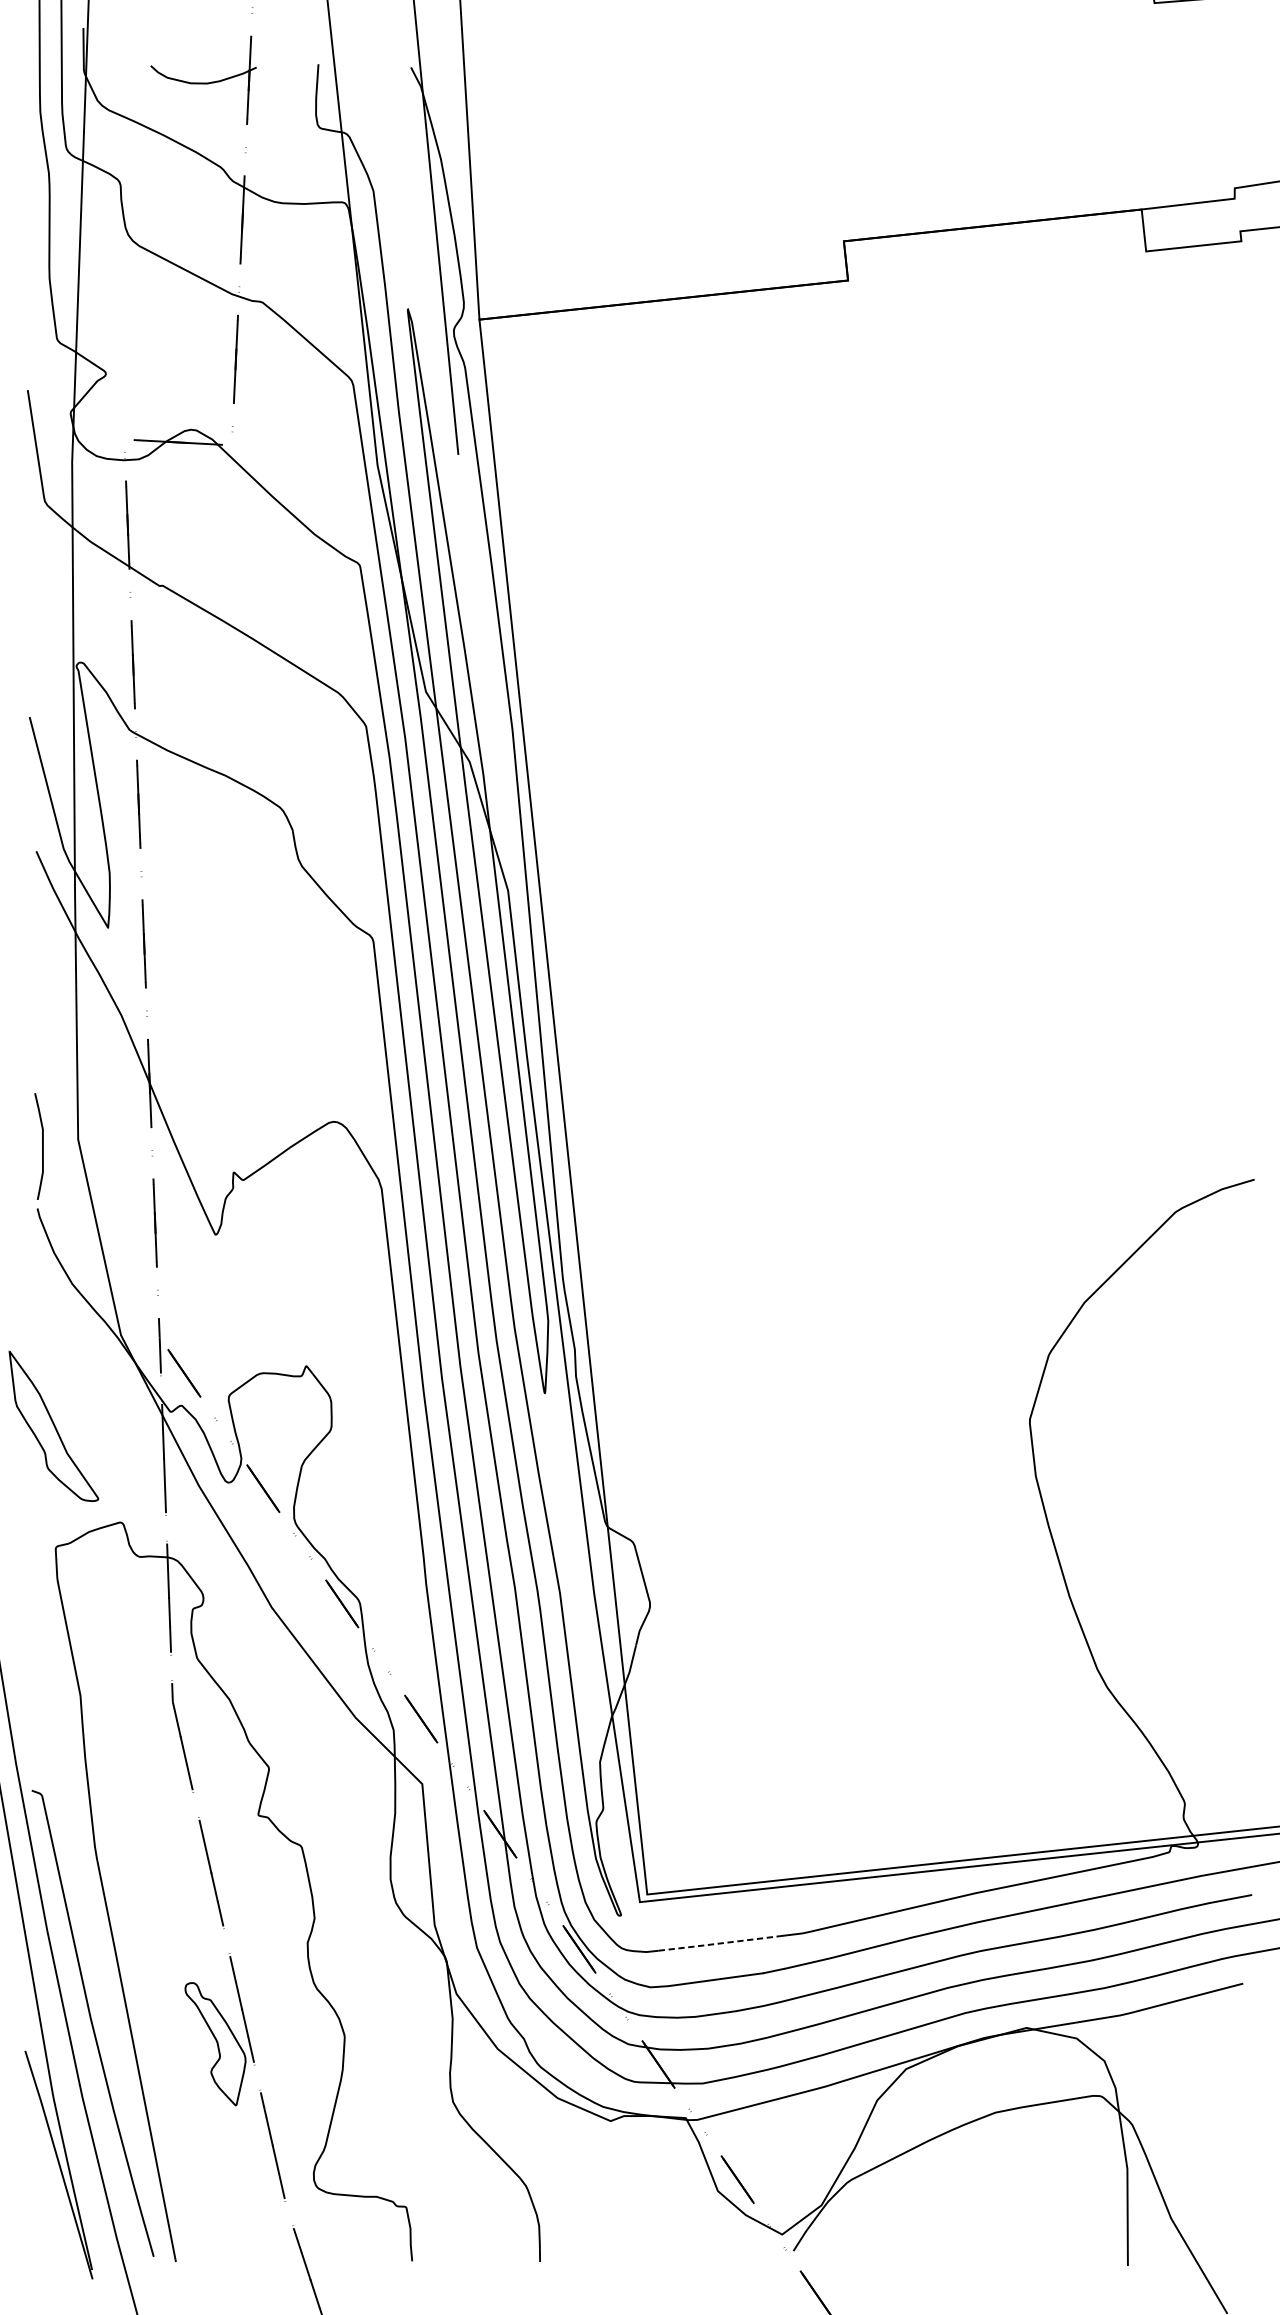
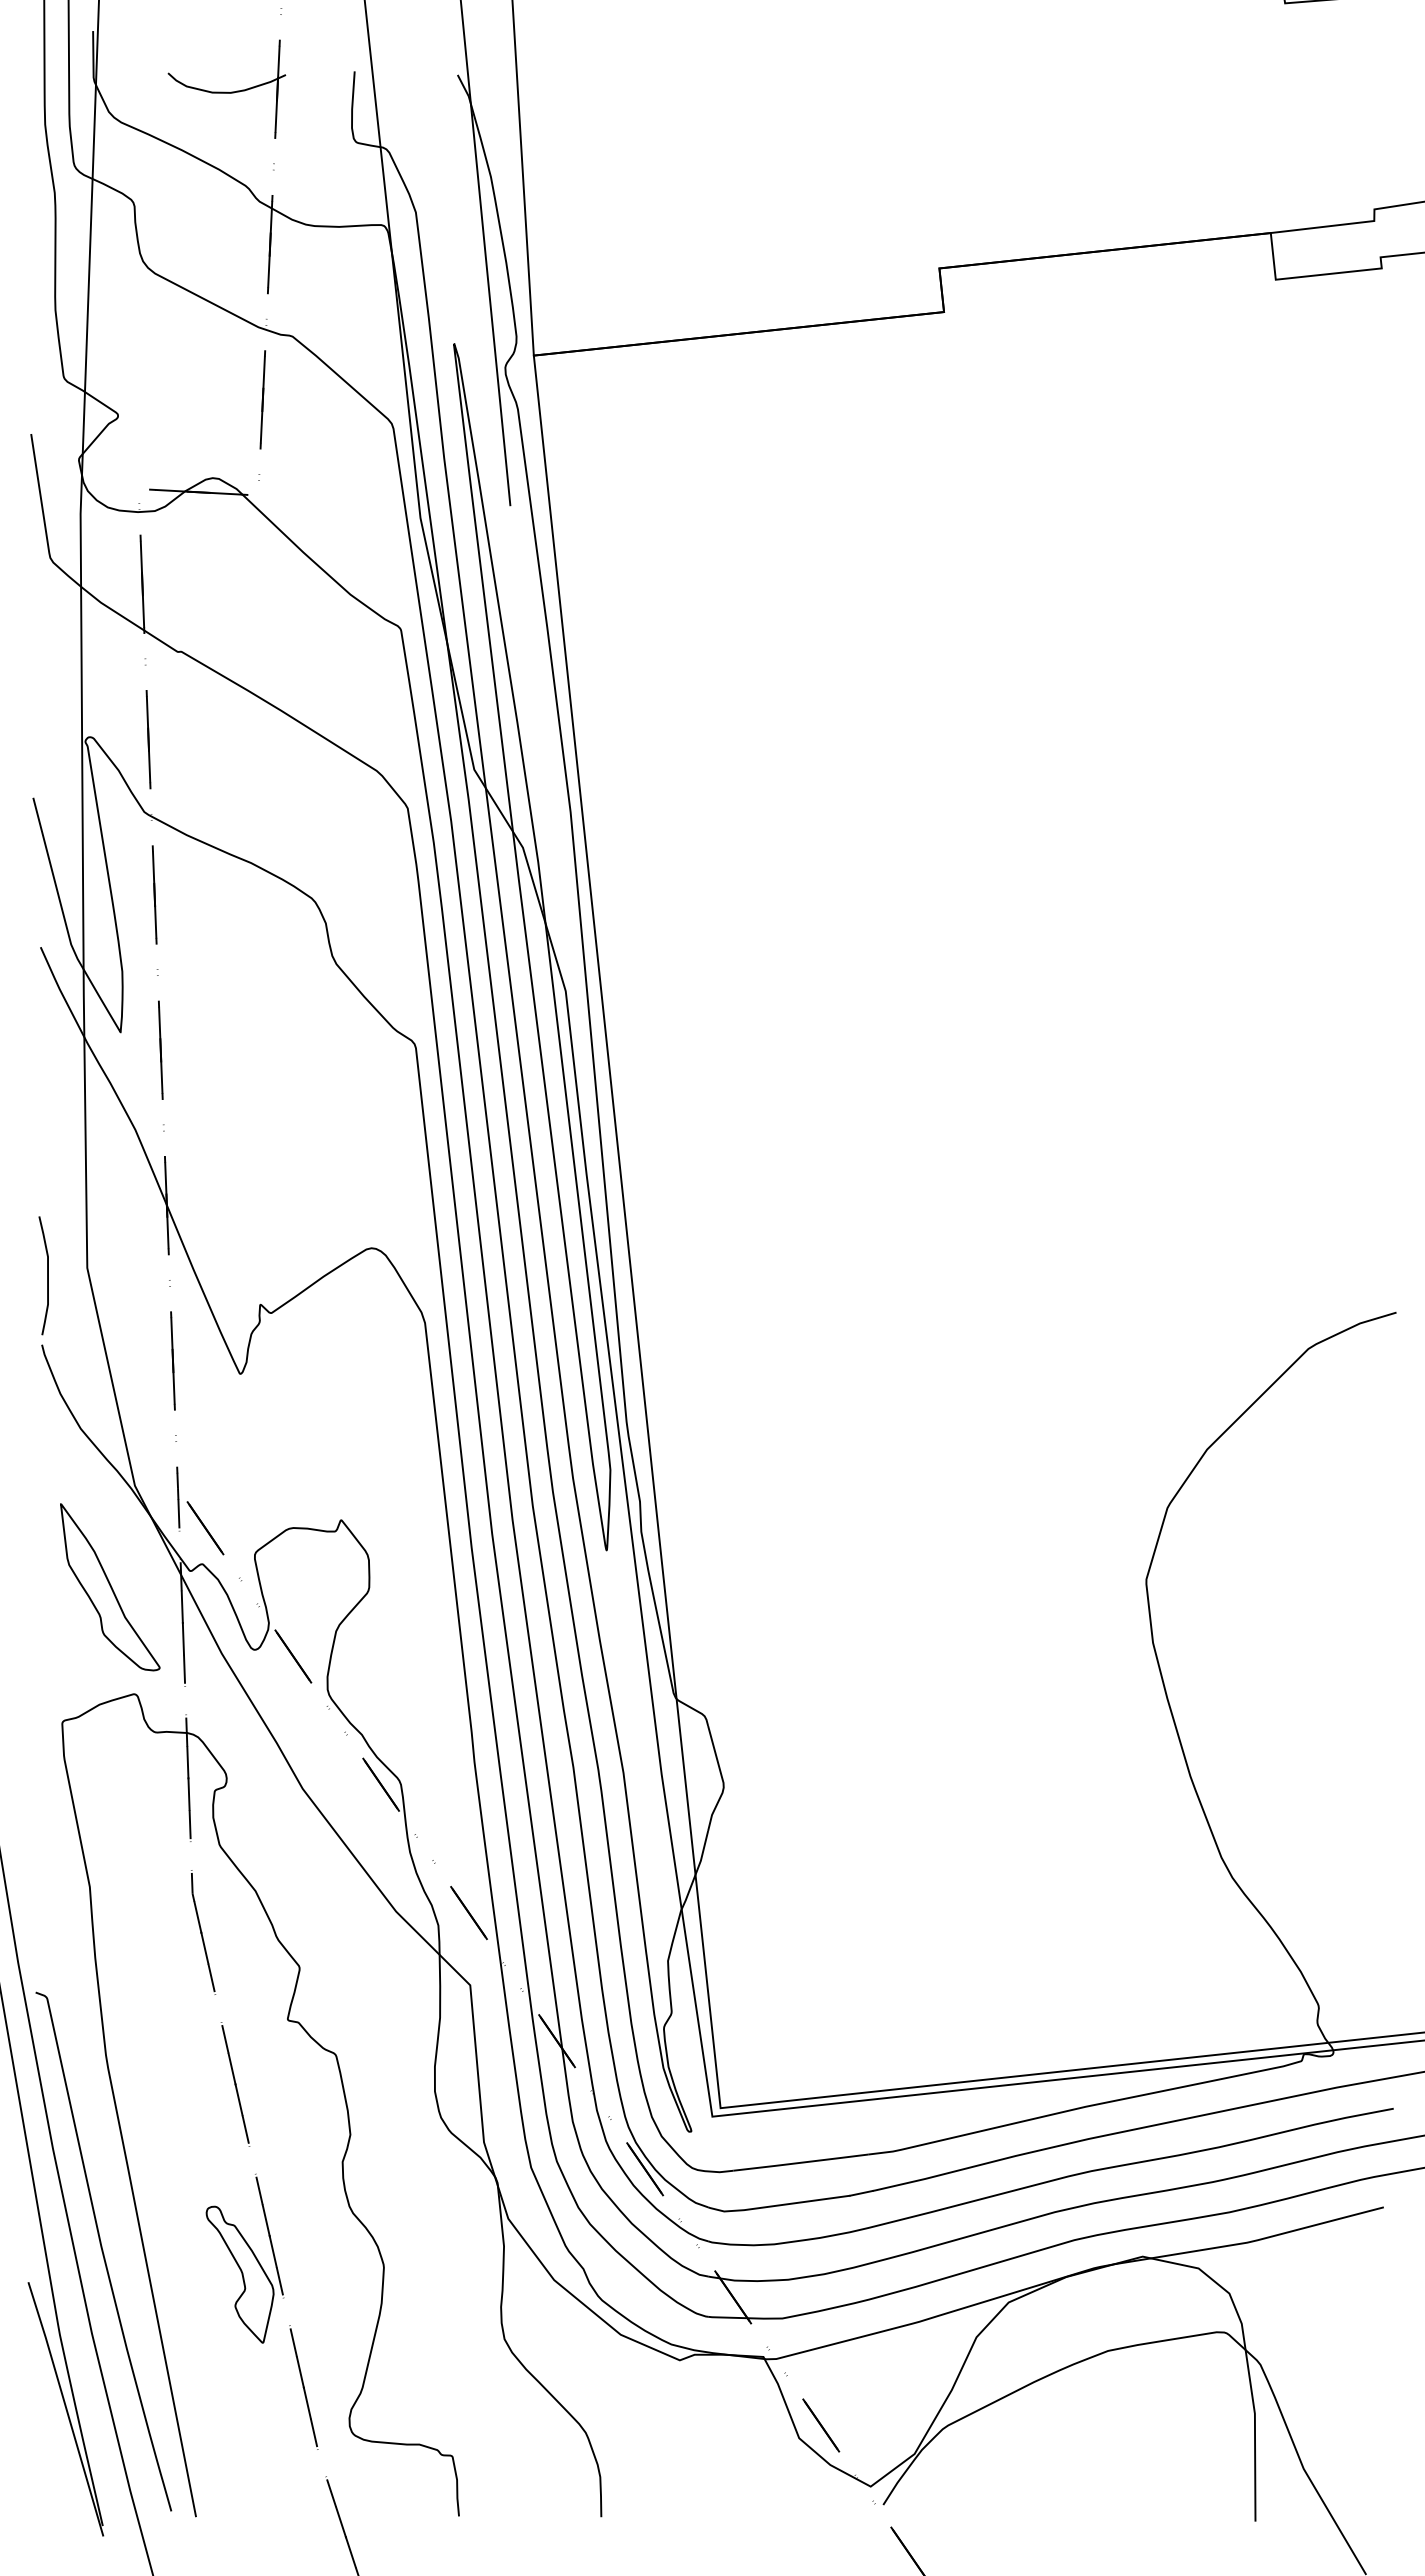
part: (54, 1426) -> (110, 1587), moved
line: (719, 1943) -> (800, 2162), dashed -> solid

